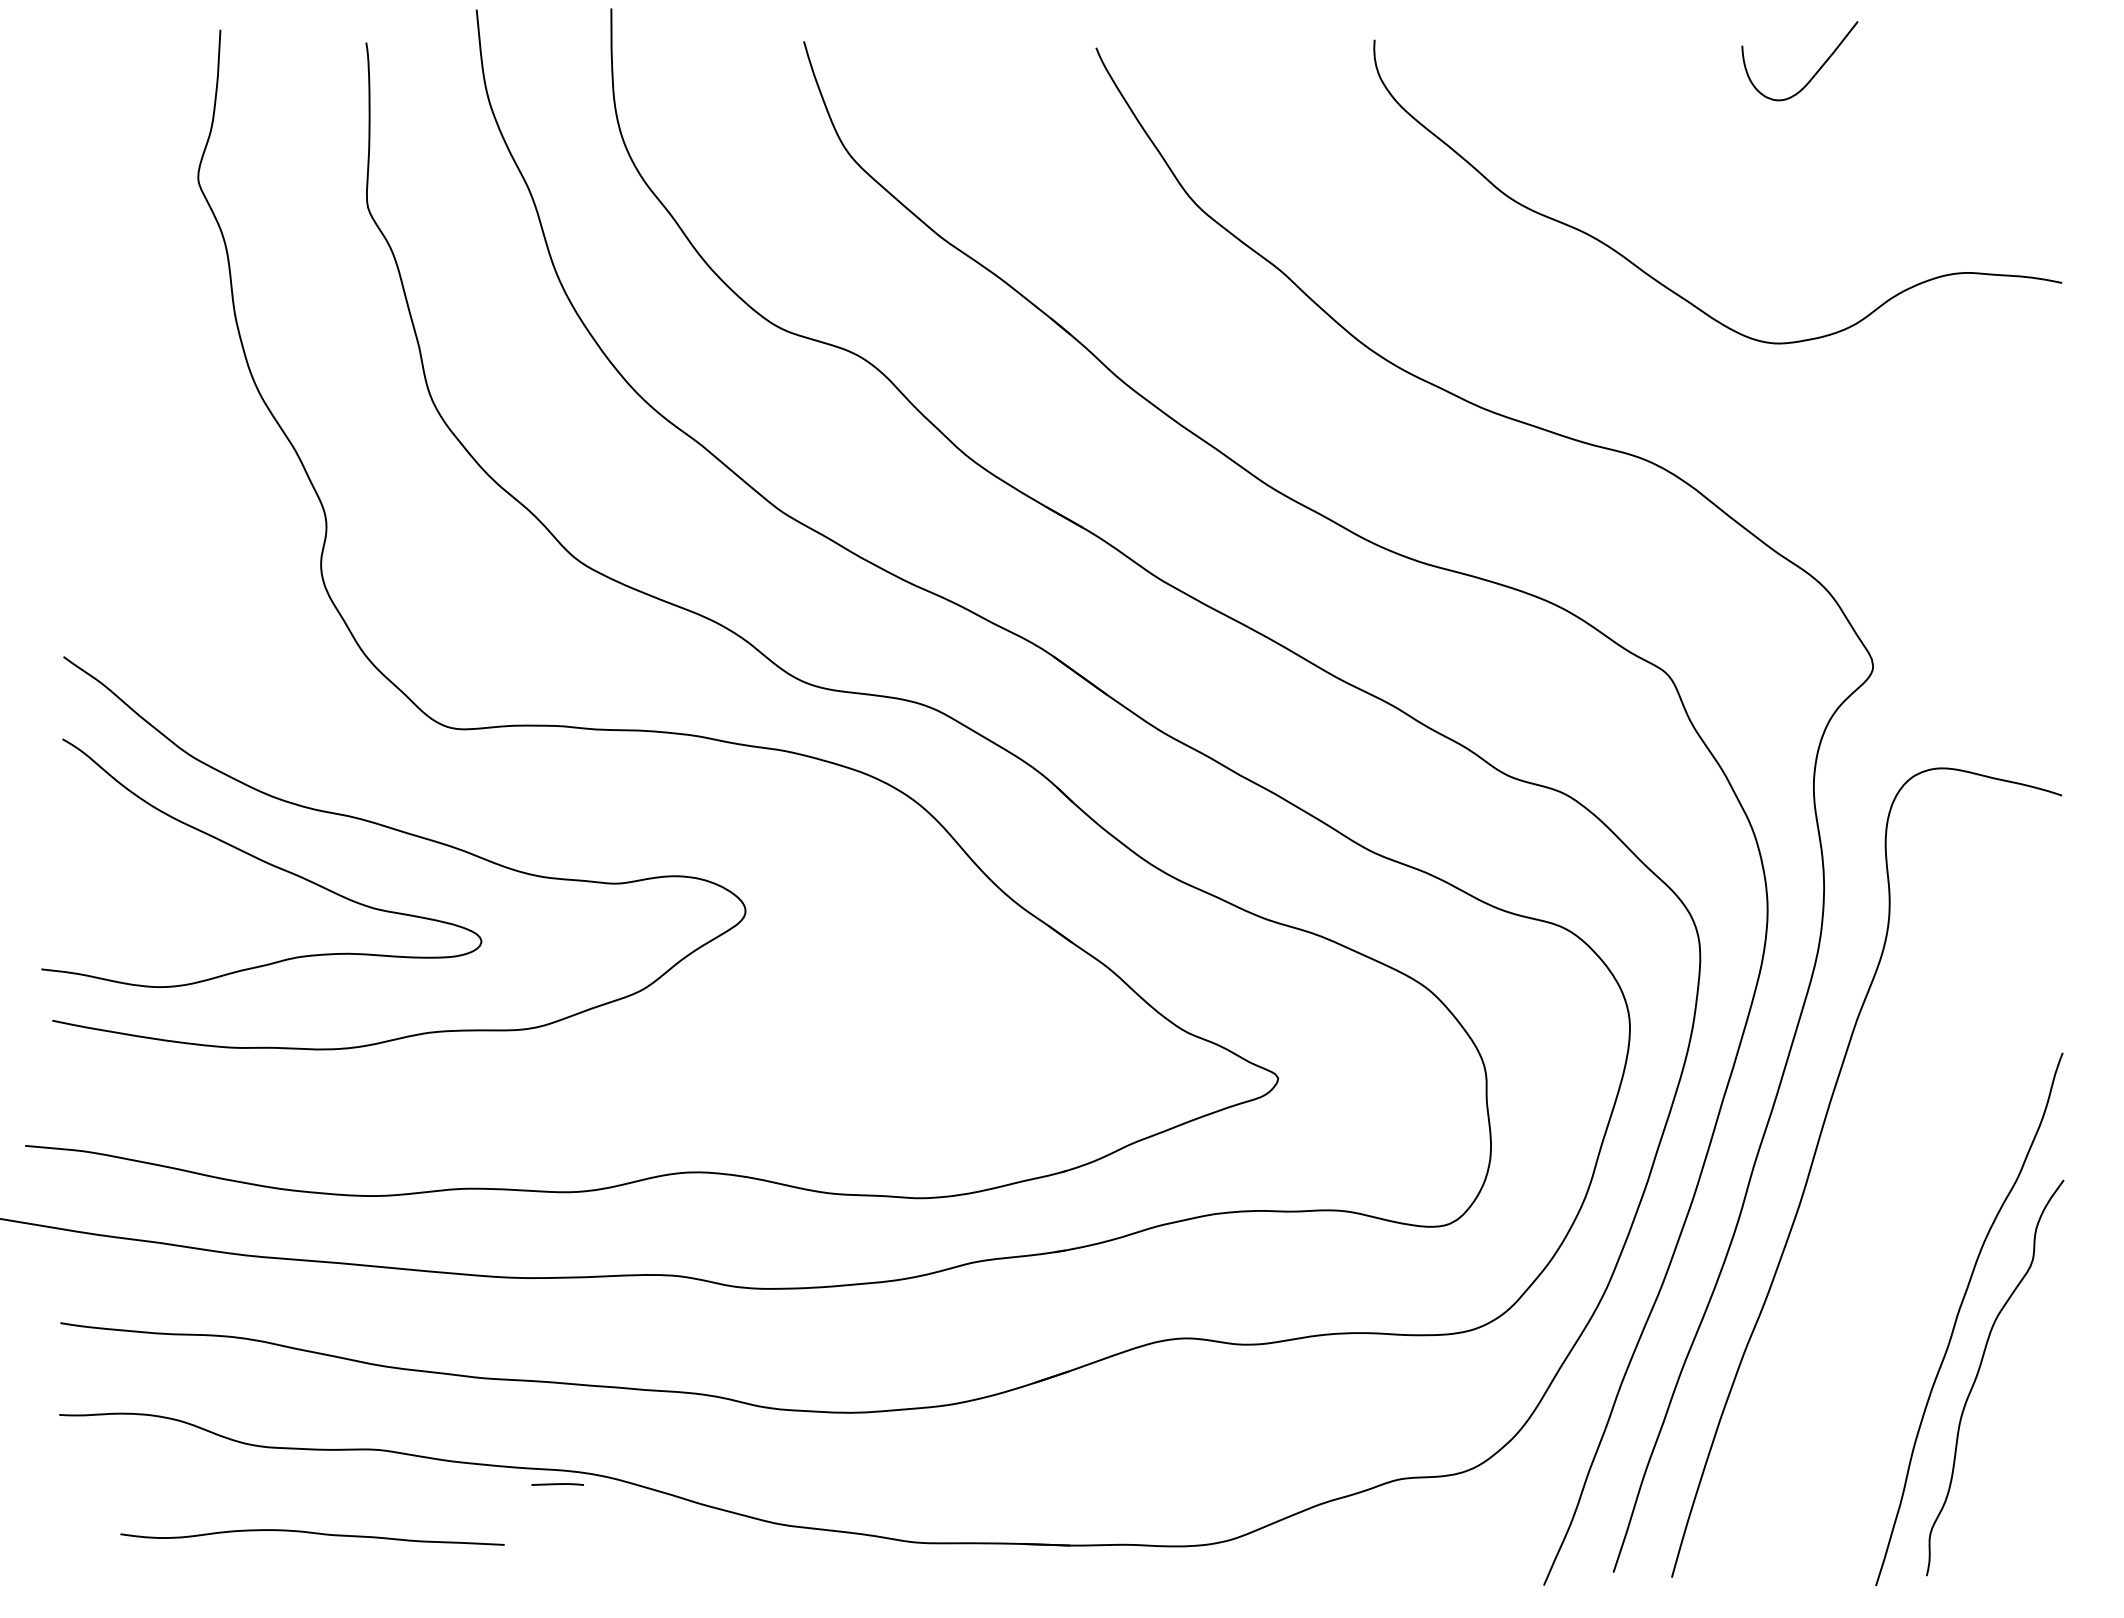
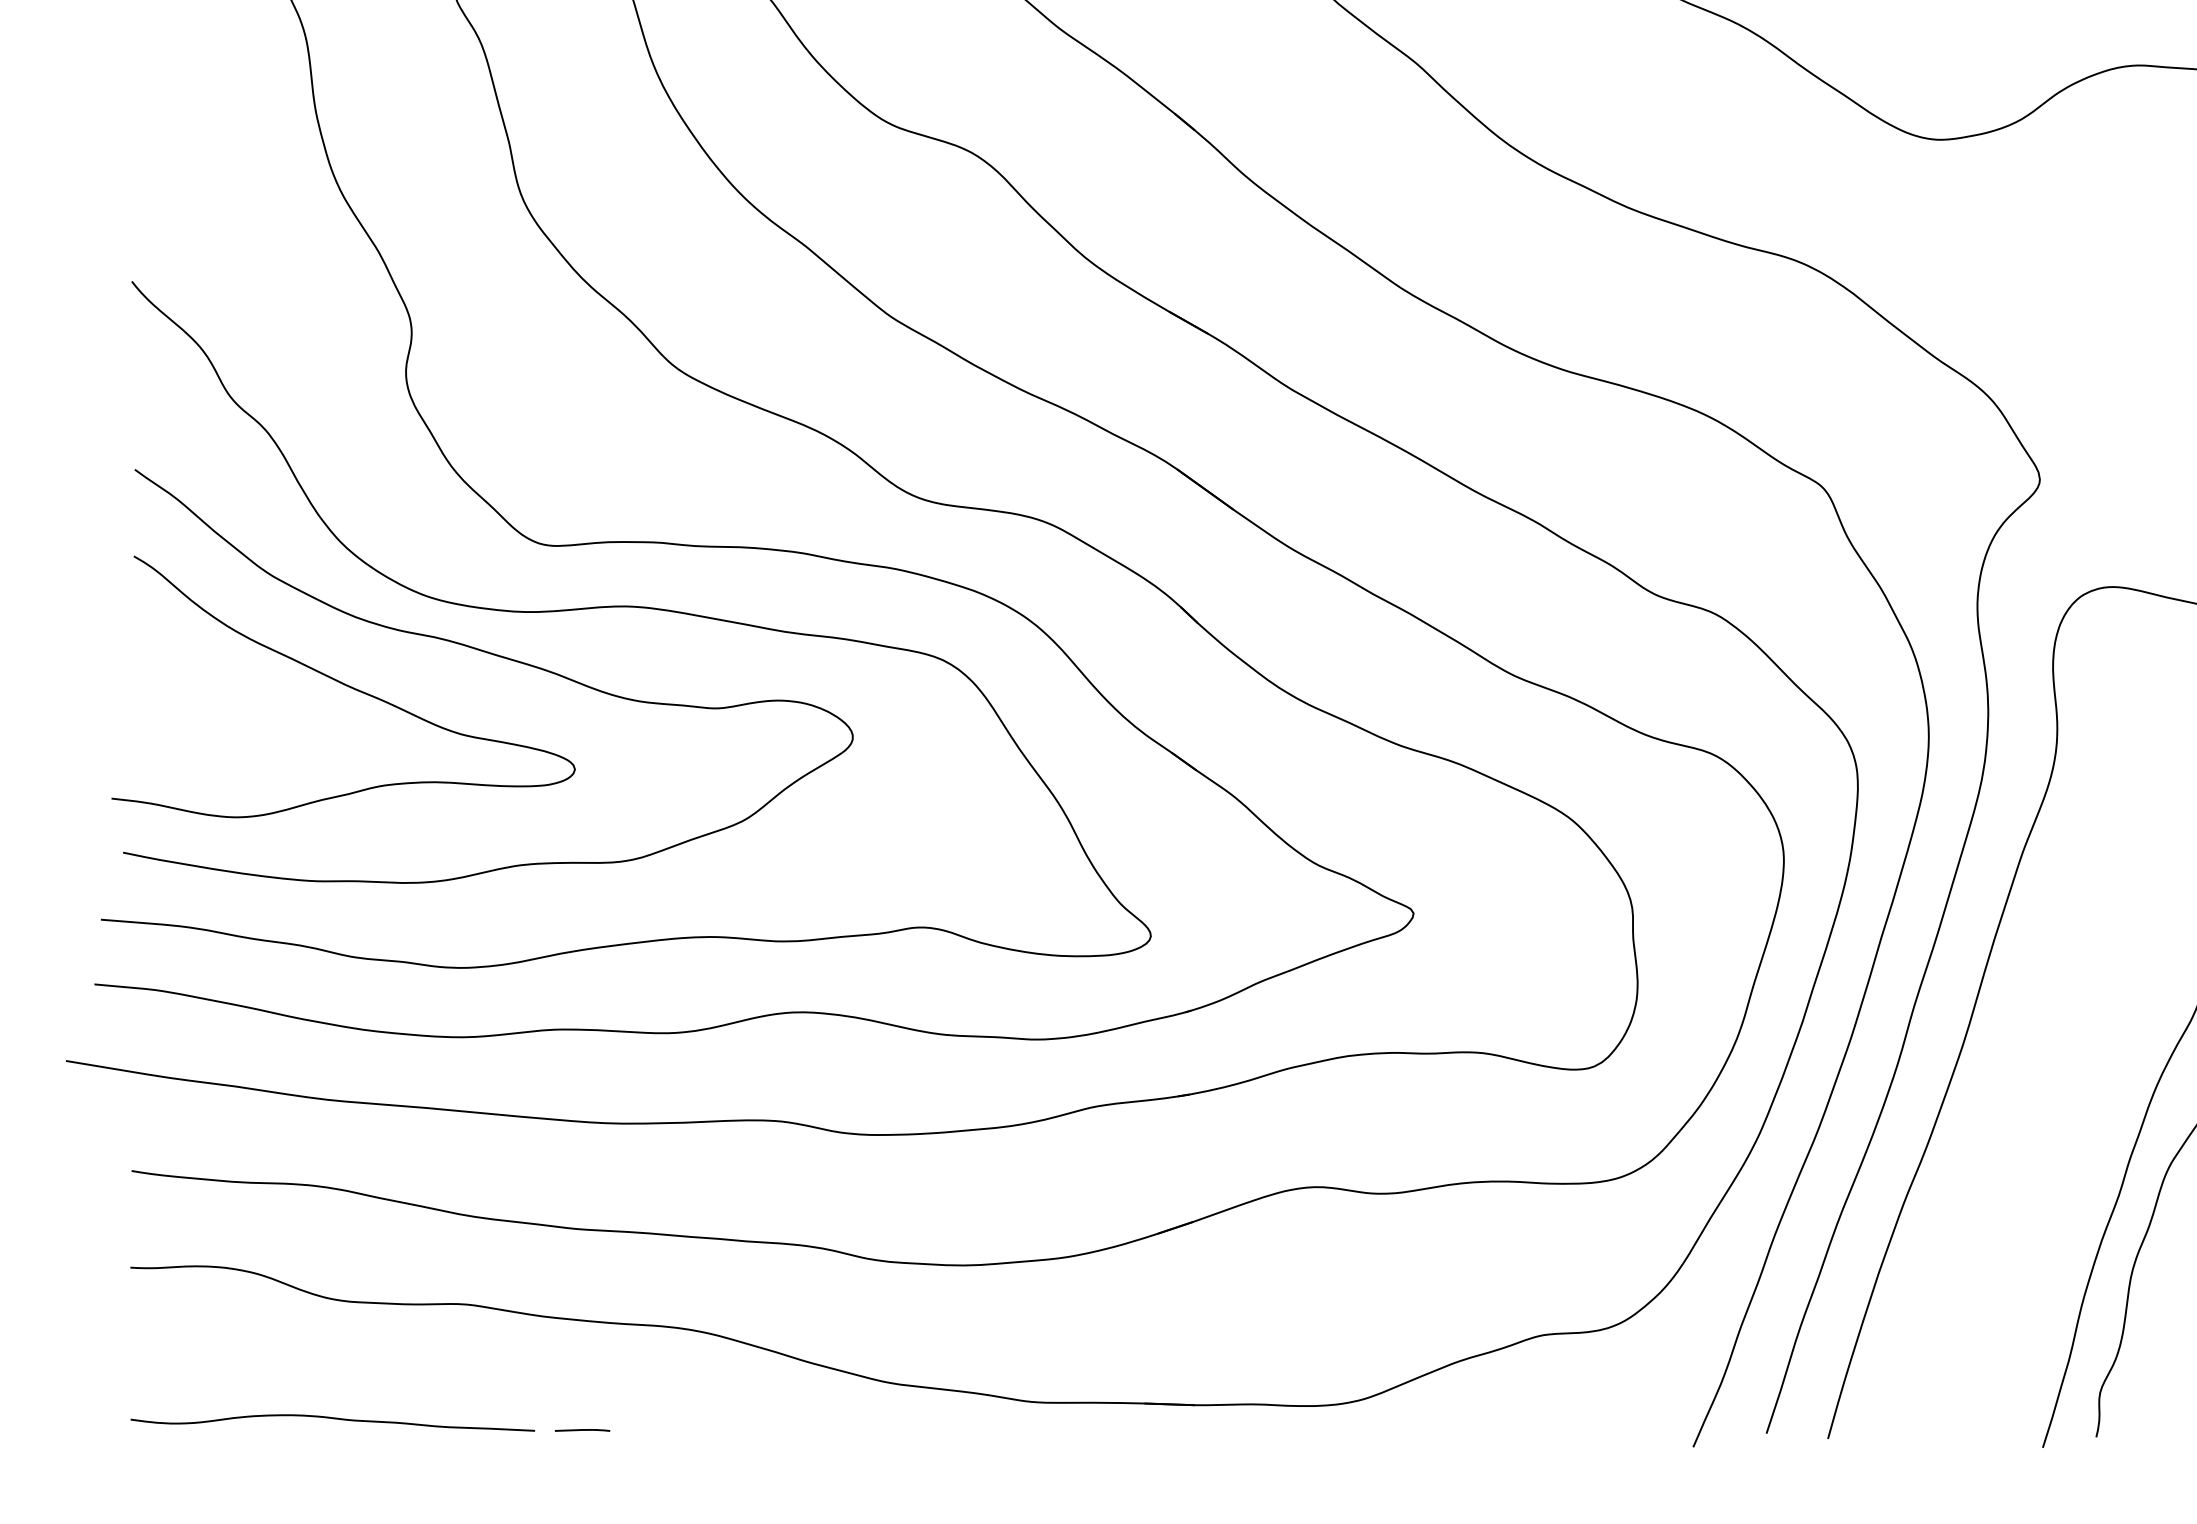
curve: (530, 787) -> (626, 607), added
line: (557, 1484) -> (582, 1430), moved
curve: (312, 1533) -> (332, 1418), moved

